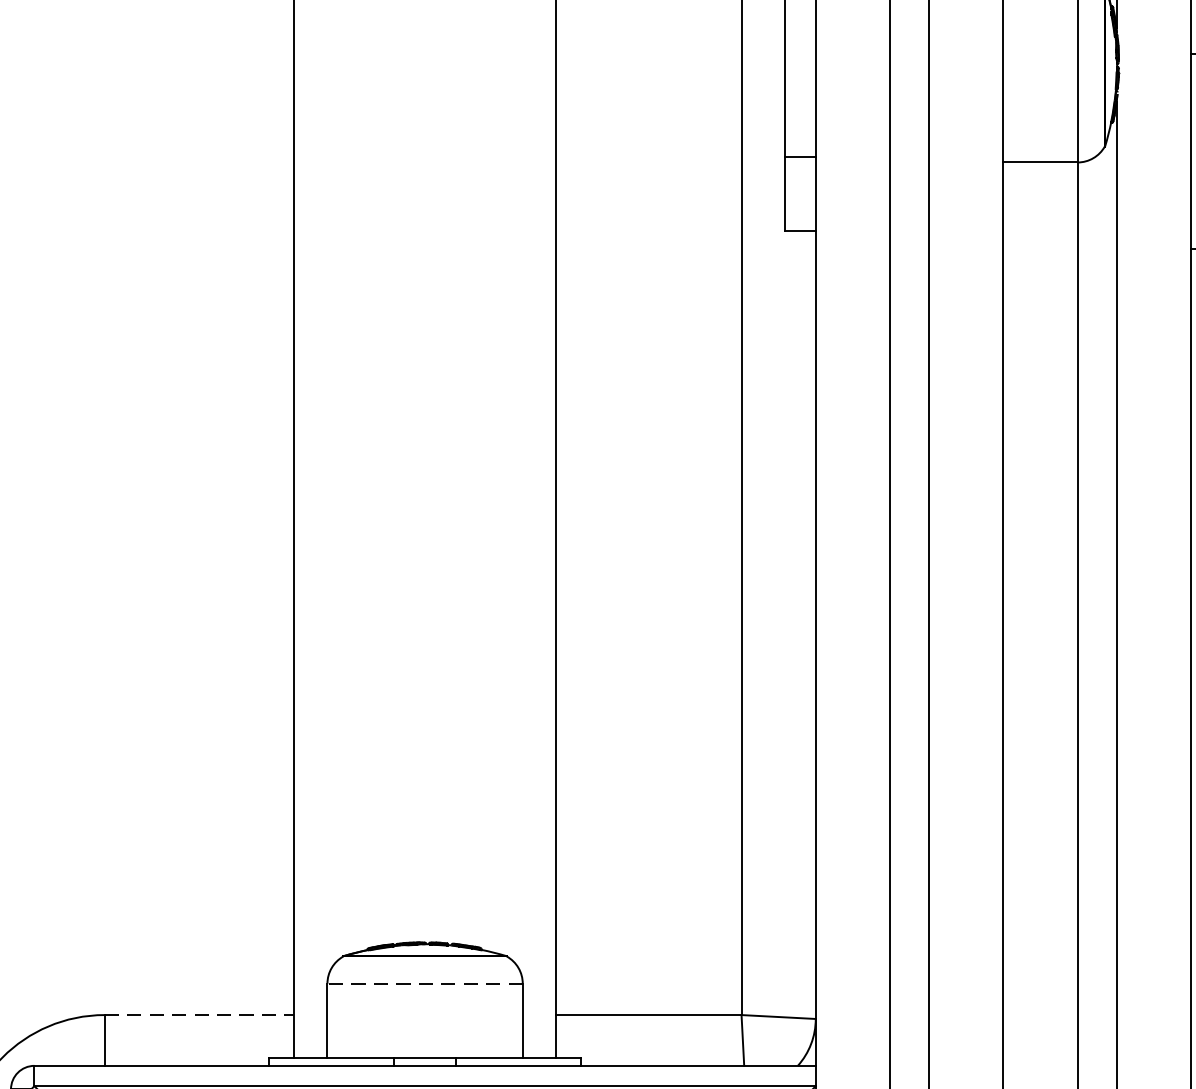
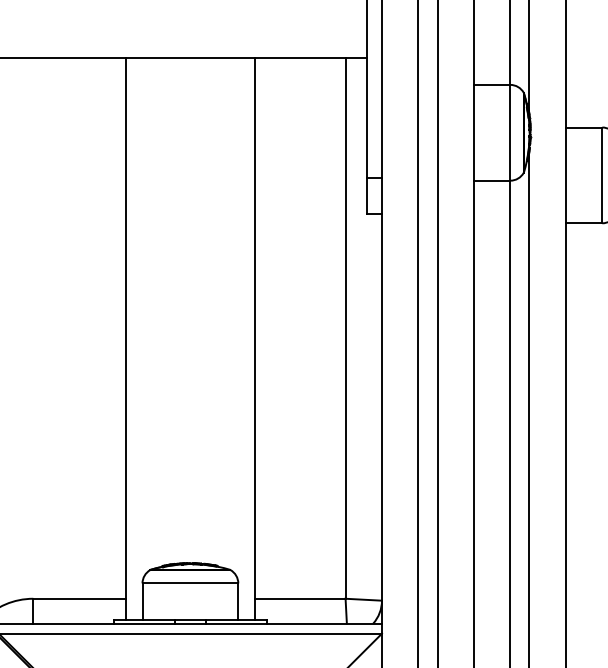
line: (425, 983) -> (190, 583), dashed -> solid
line: (200, 1014) -> (80, 598), dashed -> solid

